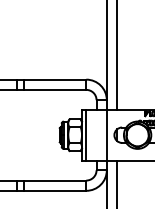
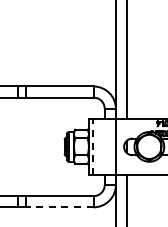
line: (86, 134) -> (93, 146), solid -> dashed
line: (54, 190) -> (59, 207), solid -> dashed

